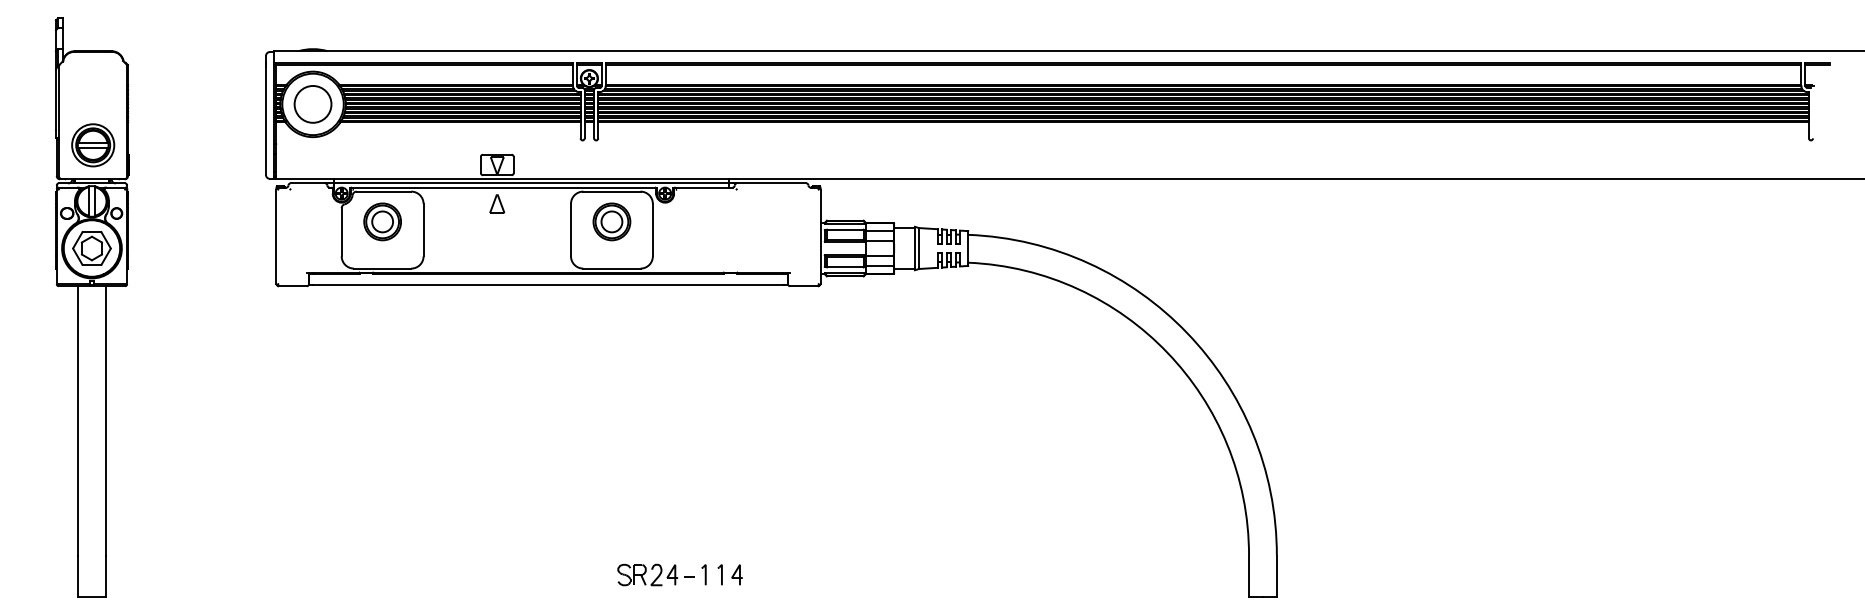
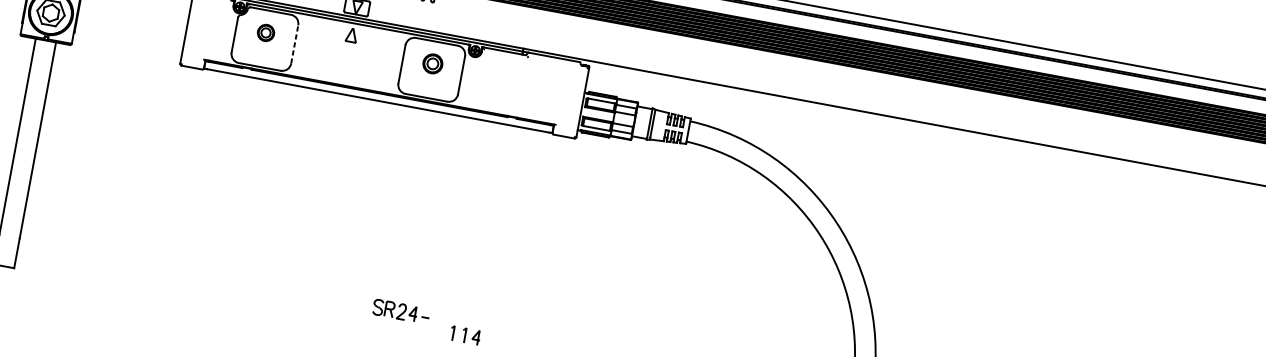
part: (382, 221) -> (266, 32), size x0.6
part: (611, 221) -> (432, 63), size x0.7
line: (423, 229) -> (294, 43), solid -> dashed
part: (655, 574) -> (400, 311), moved

